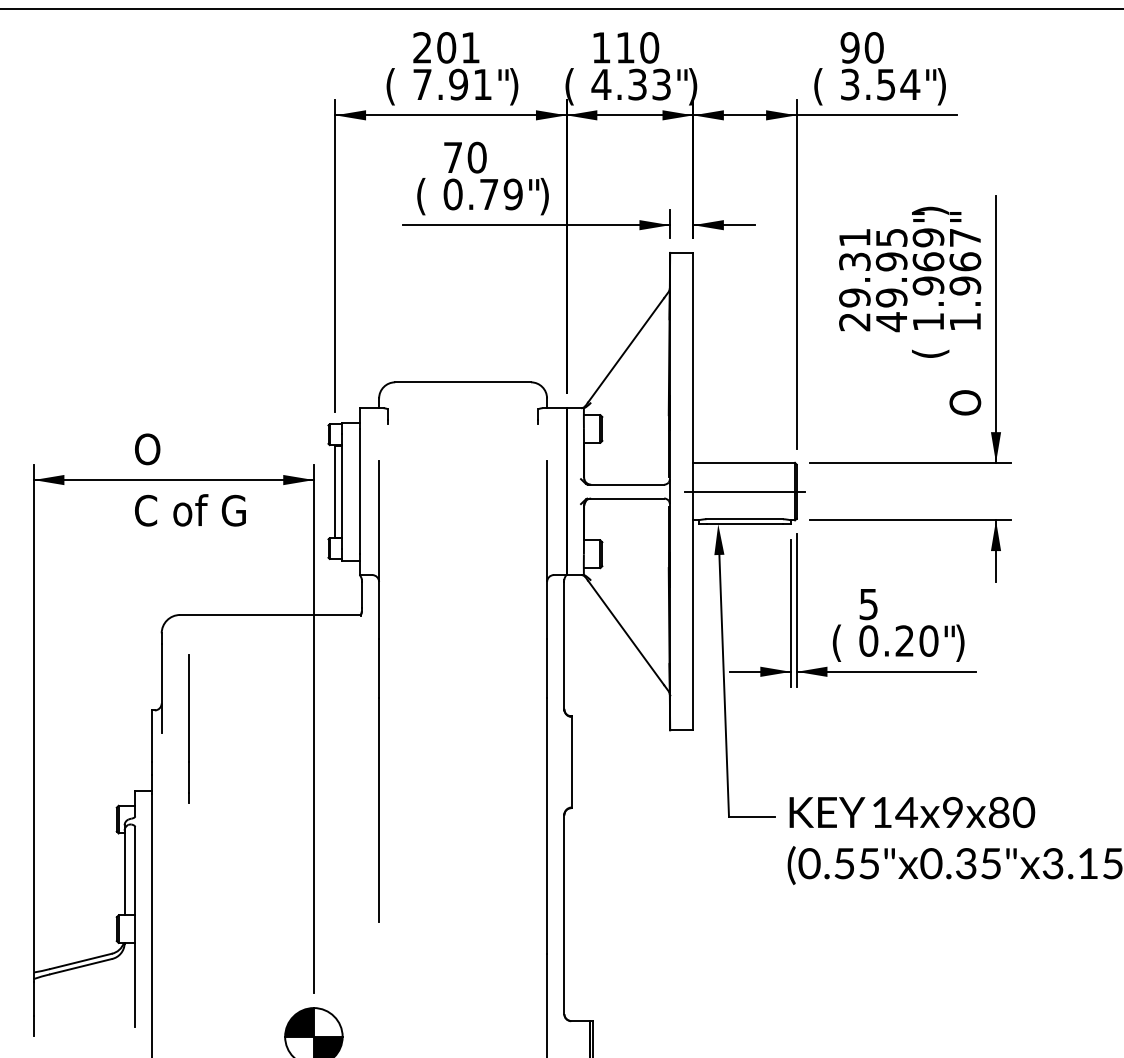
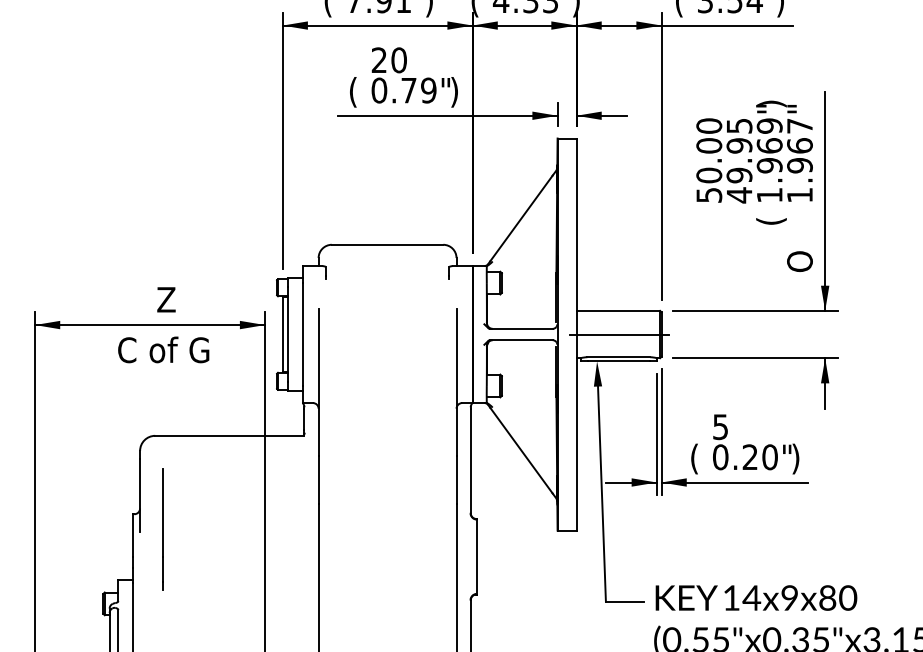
text: (452, 156) -> (378, 59), 70 -> 20
text: (854, 279) -> (708, 160), 29.31 -> 50.00
text: (169, 449) -> (146, 299), O -> Z

